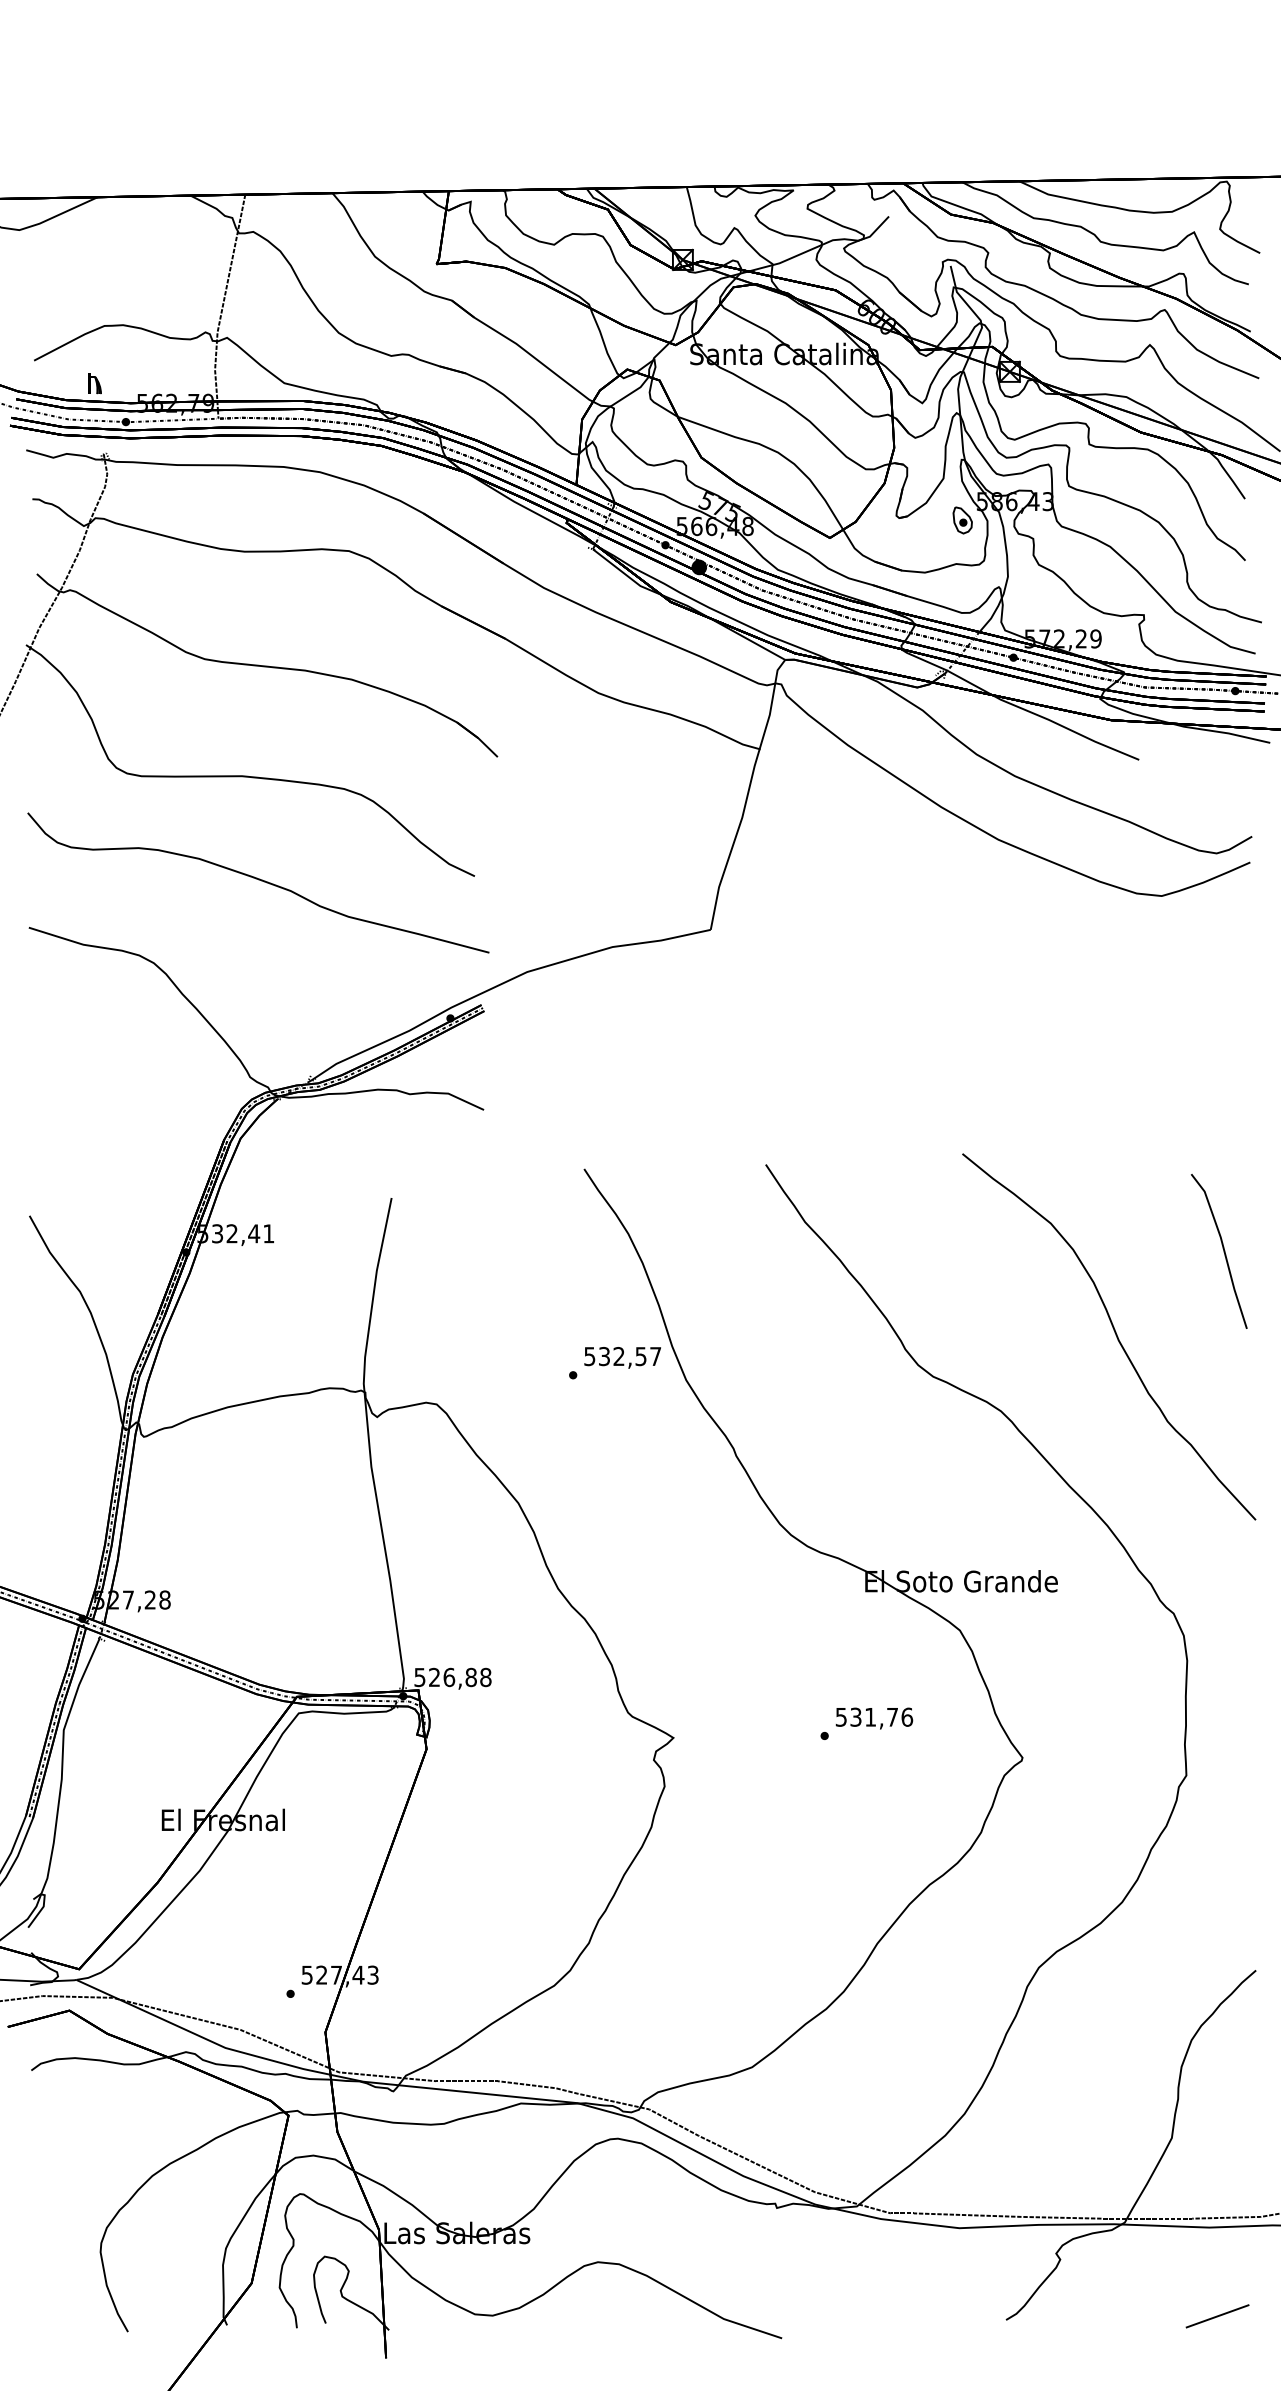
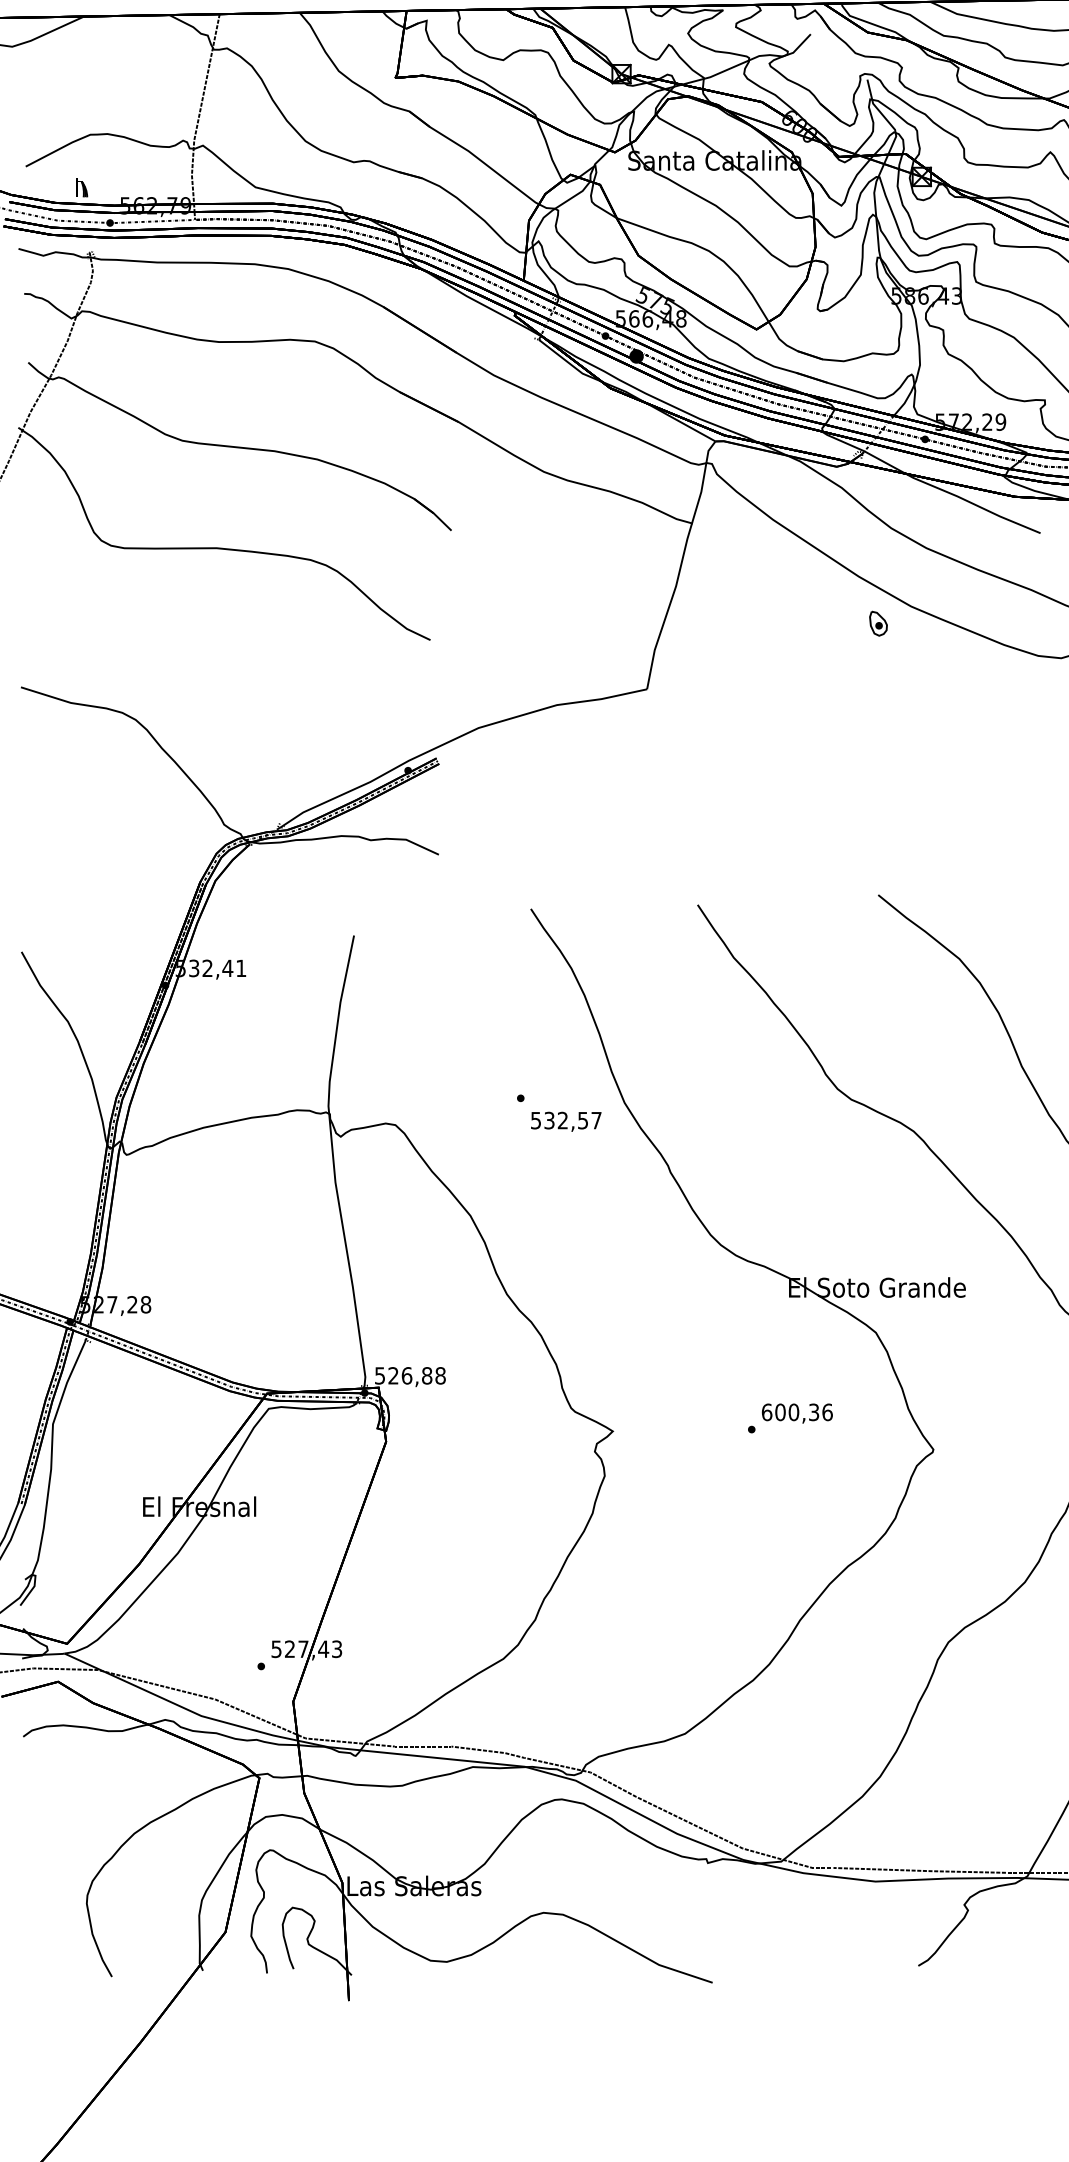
part: (962, 520) -> (878, 623), moved
curve: (258, 880) -> (231, 643), removed
text: (622, 1357) -> (566, 1121), moved
text: (866, 1716) -> (790, 1411), 531,76 -> 600,36

